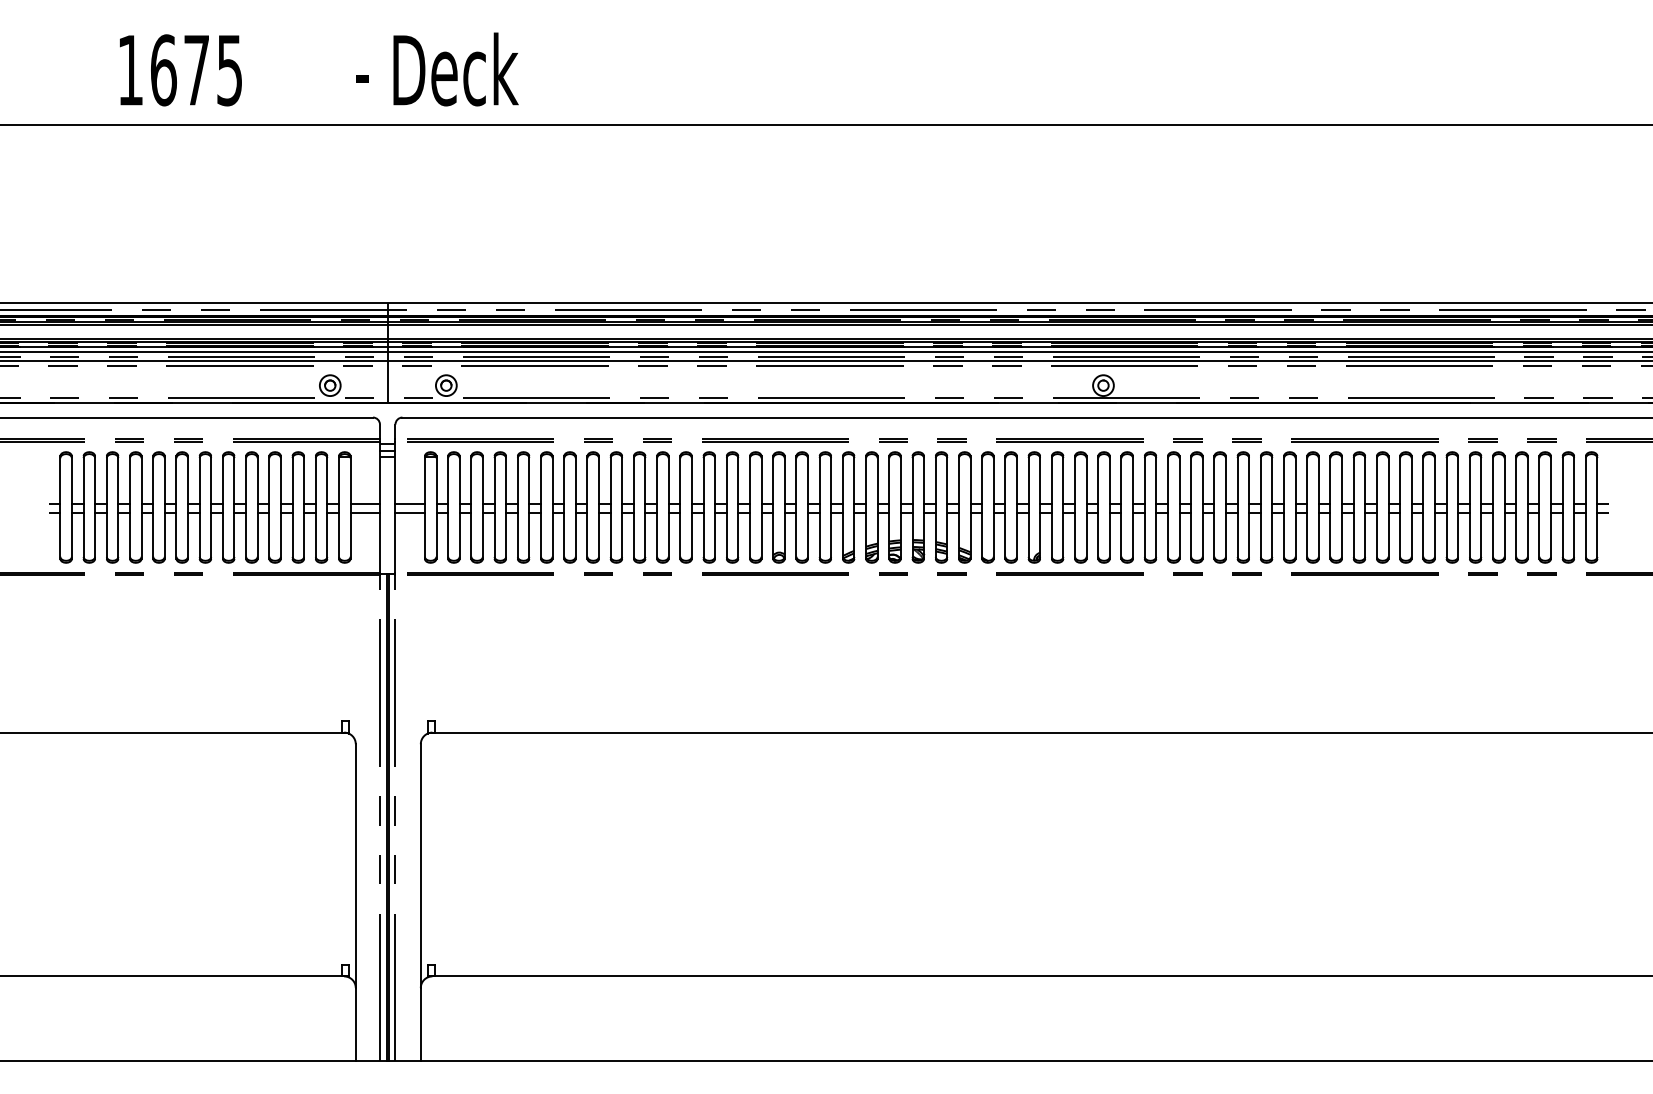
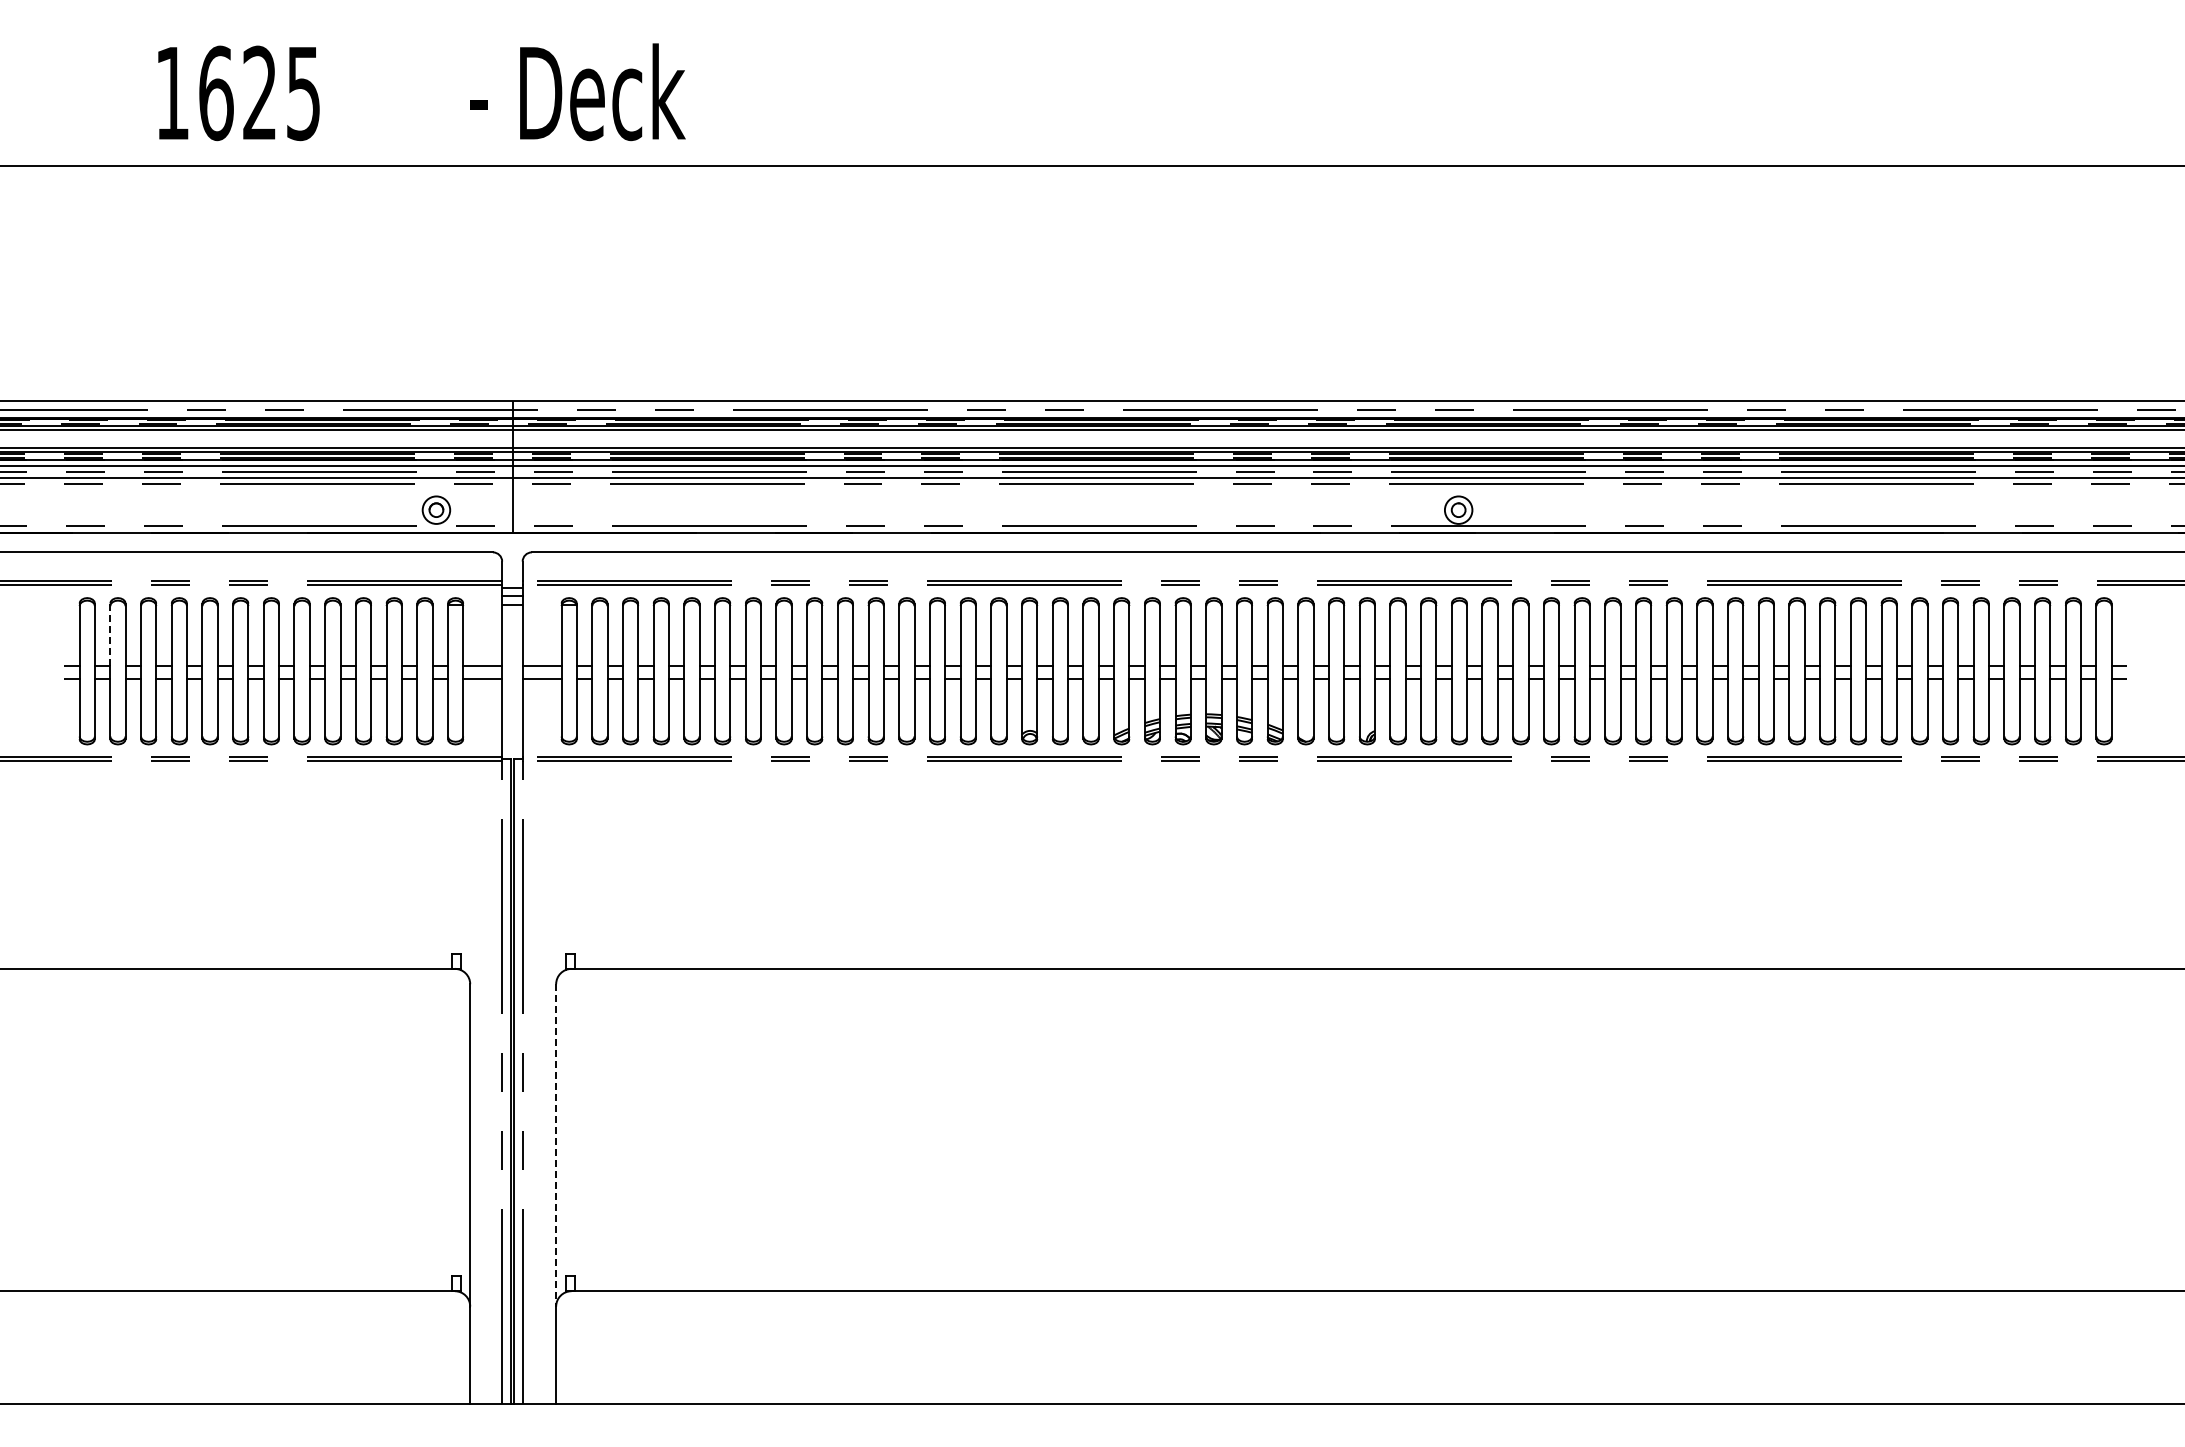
text: (196, 69) -> (259, 92), 1675 -> 1625
part: (446, 385) -> (589, 509), removed
line: (83, 480) -> (110, 635), solid -> dashed
line: (421, 866) -> (556, 1145), solid -> dashed

